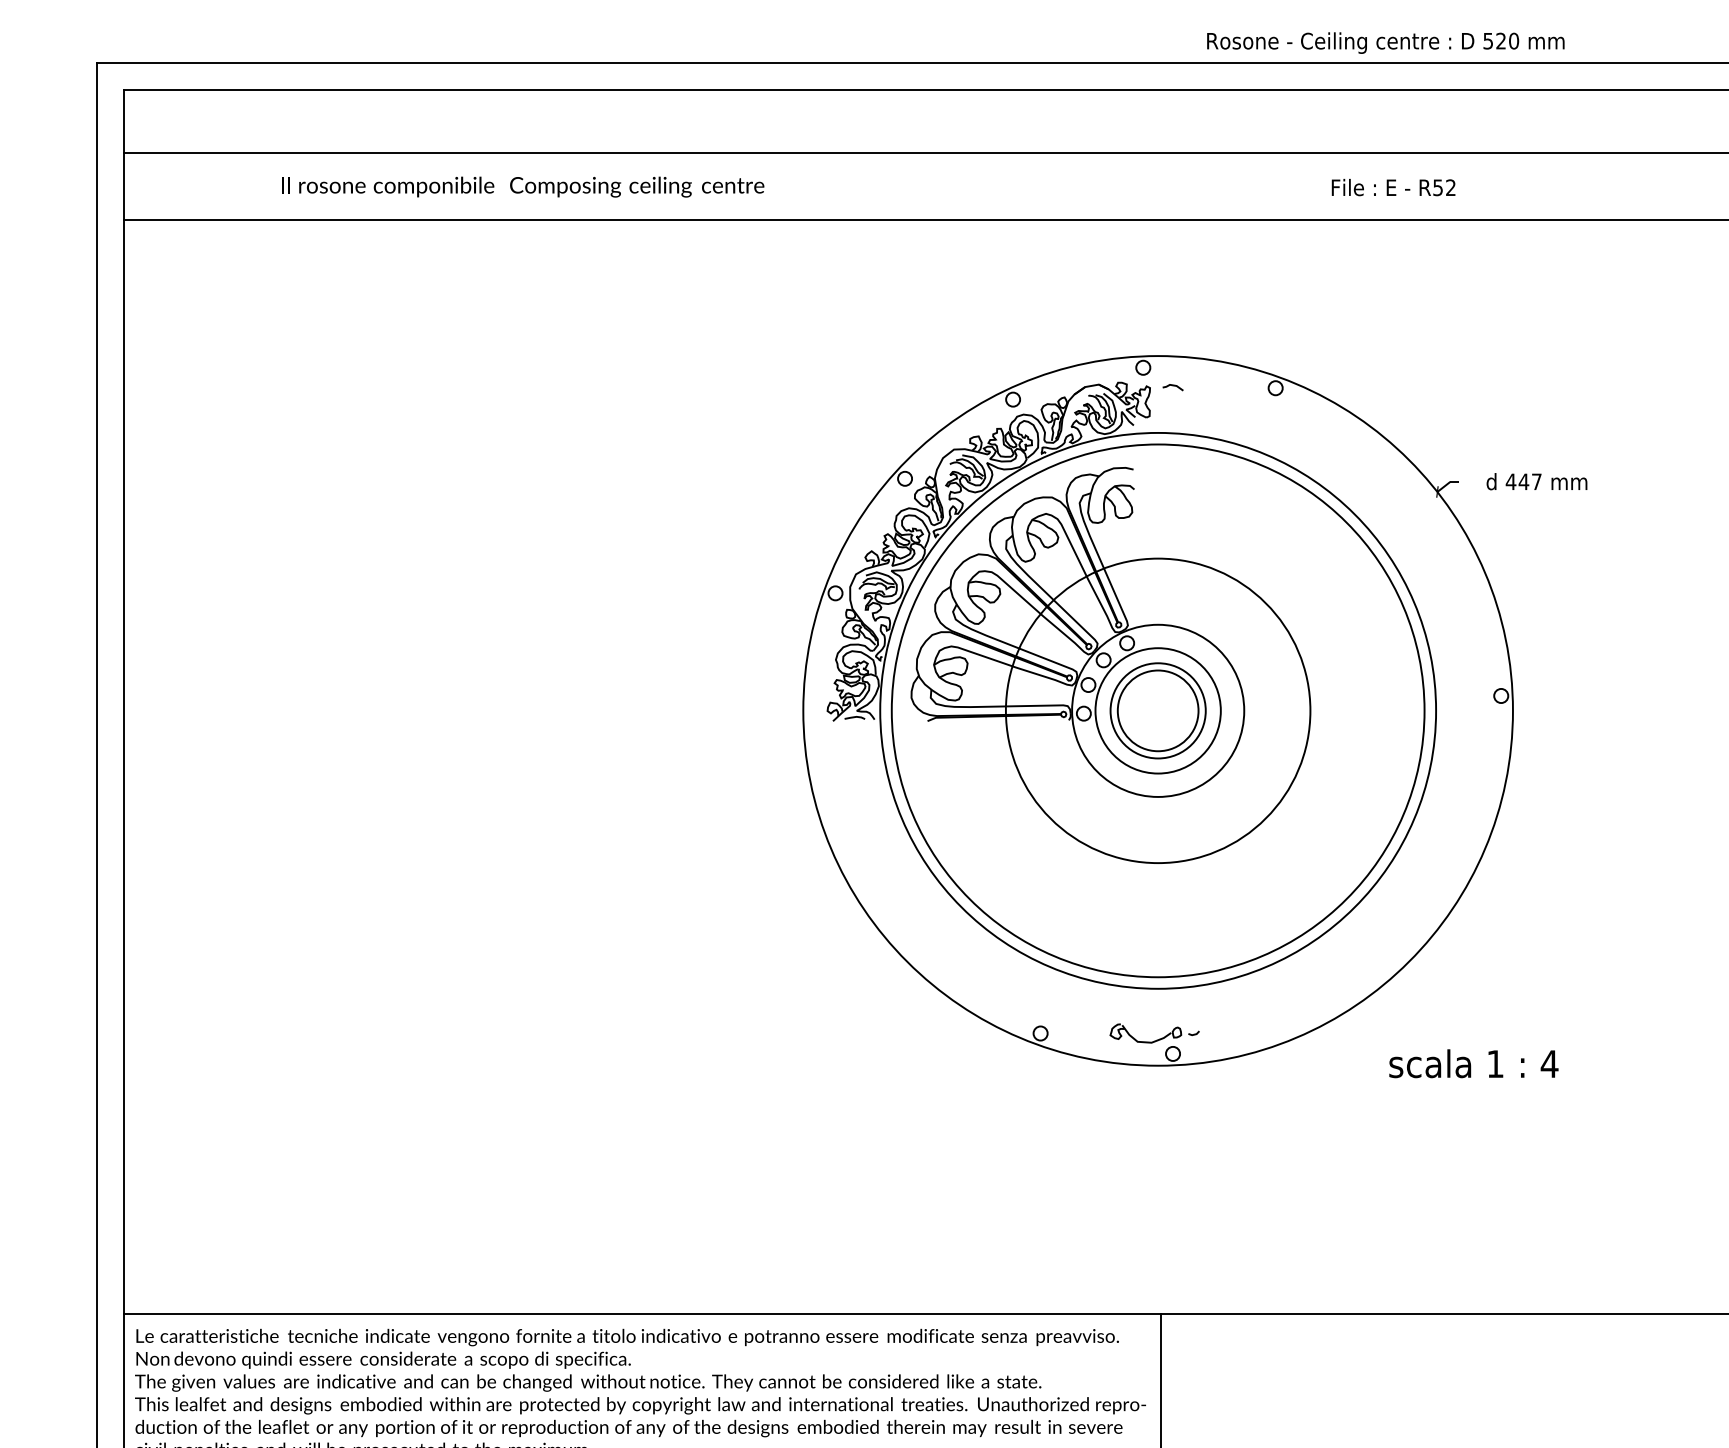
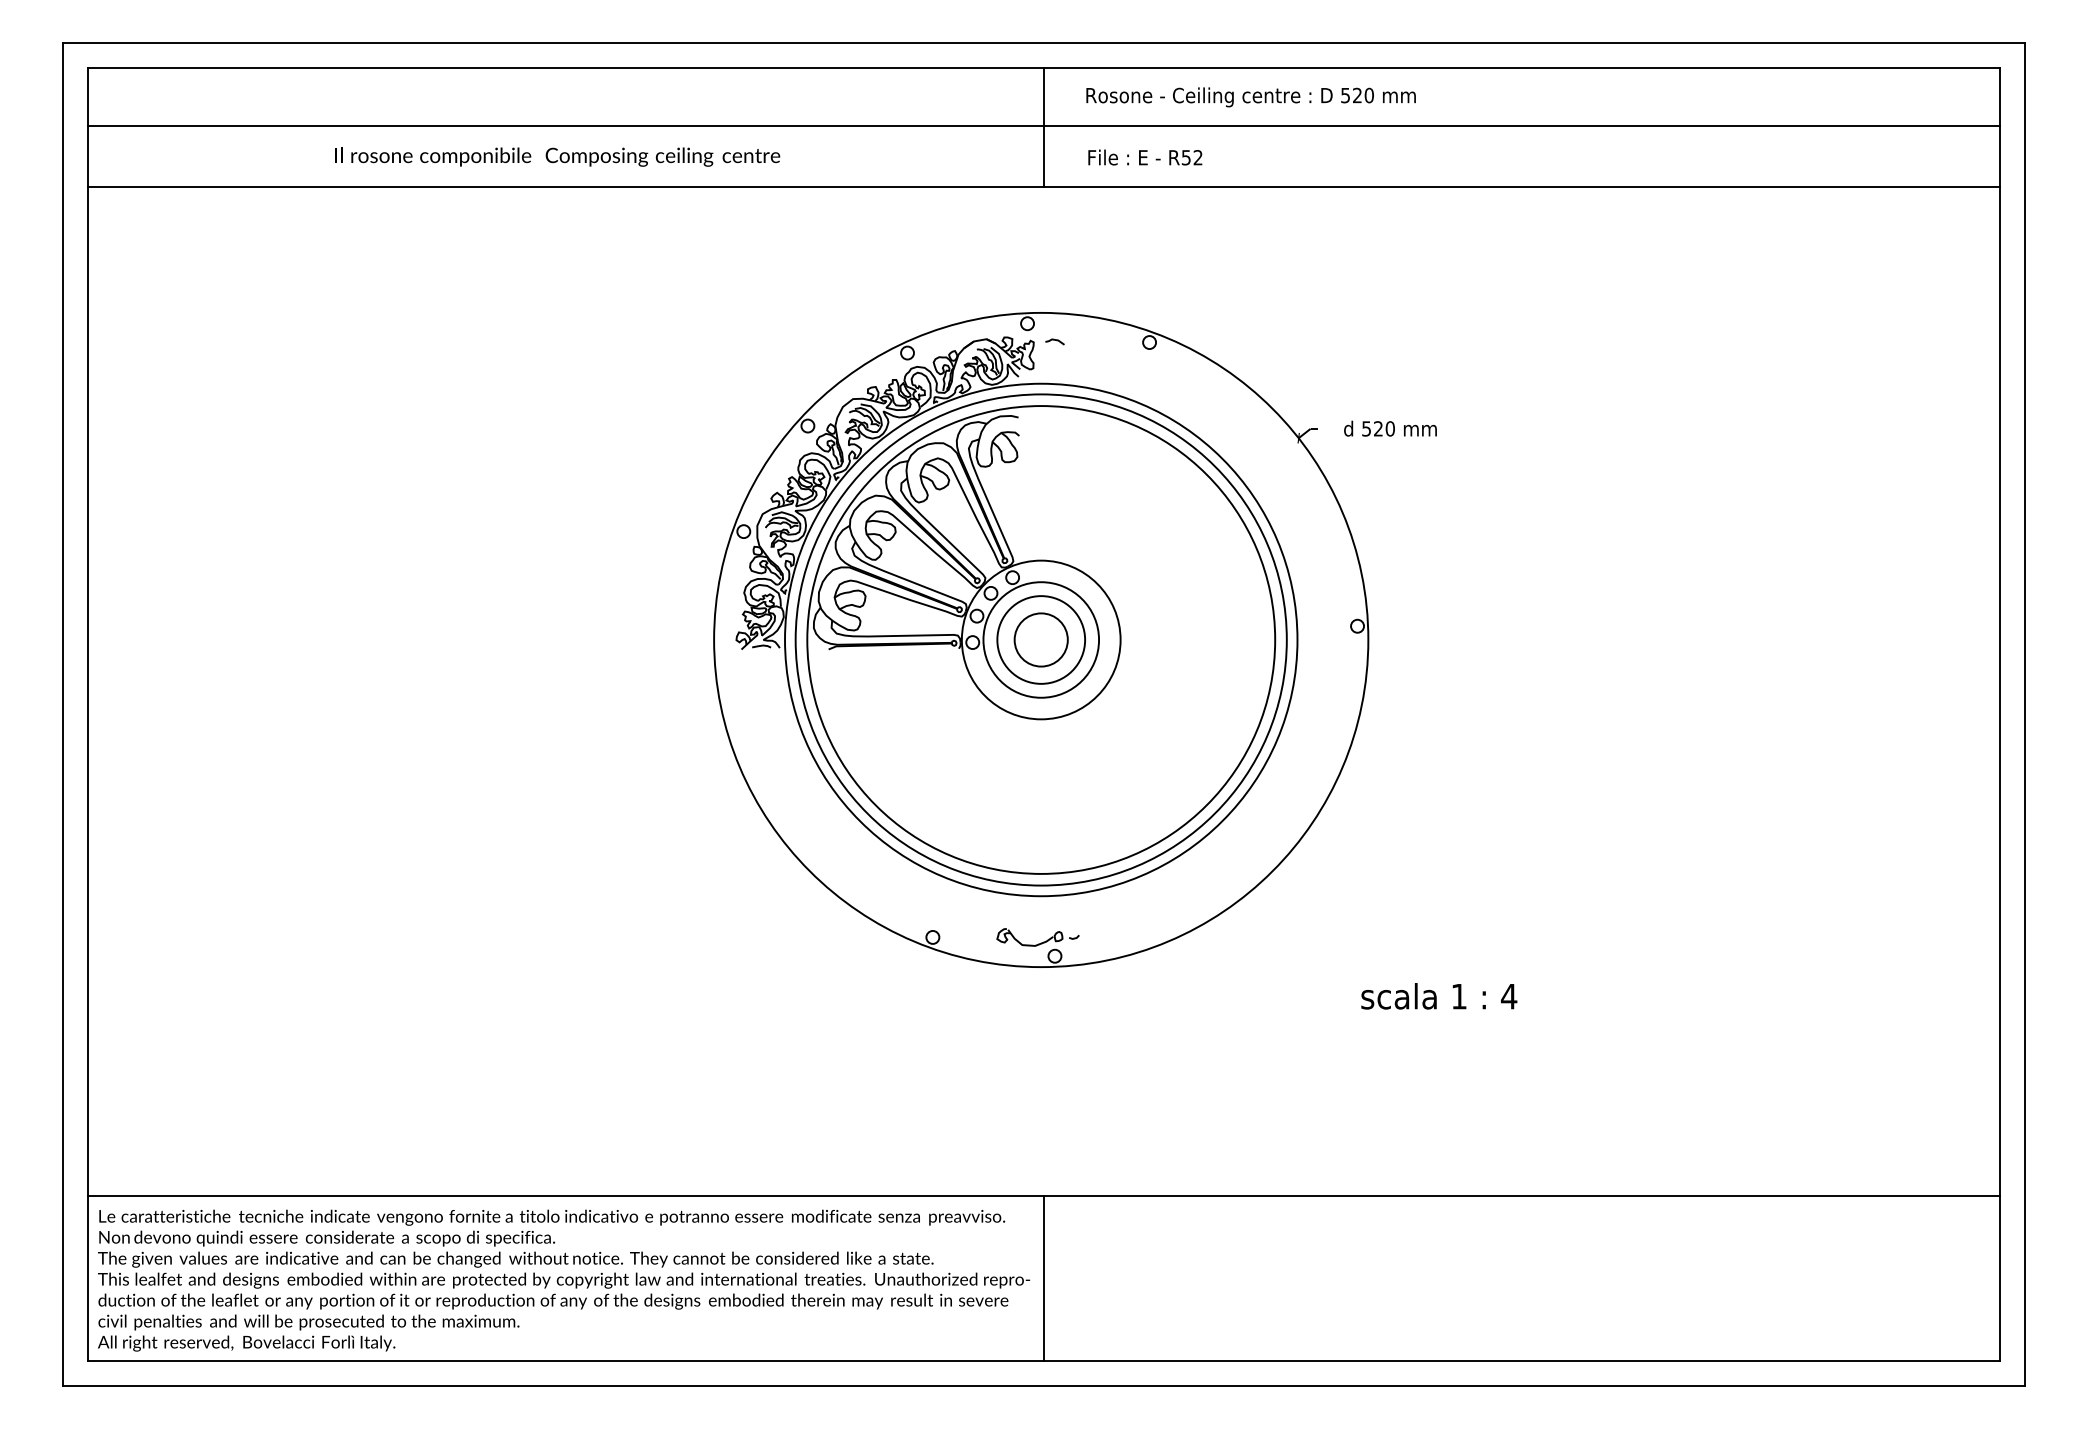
text: (1385, 43) -> (1250, 97), moved
line: (1160, 154) -> (1043, 127), added
text: (522, 186) -> (557, 156), moved
text: (1393, 187) -> (1145, 157), moved
text: (1522, 481) -> (1377, 428), 447 -> 520
circle: (1157, 710) -> (1040, 639), size x0.71
circle: (1158, 710) -> (1041, 639), size x1.67
text: (1474, 1063) -> (1439, 996), moved

